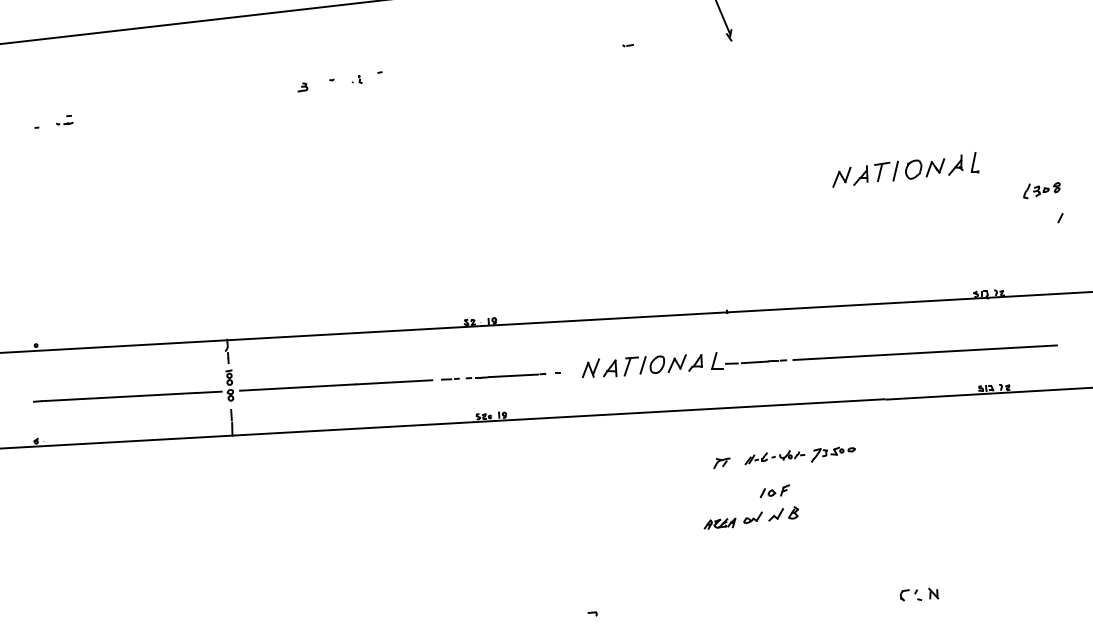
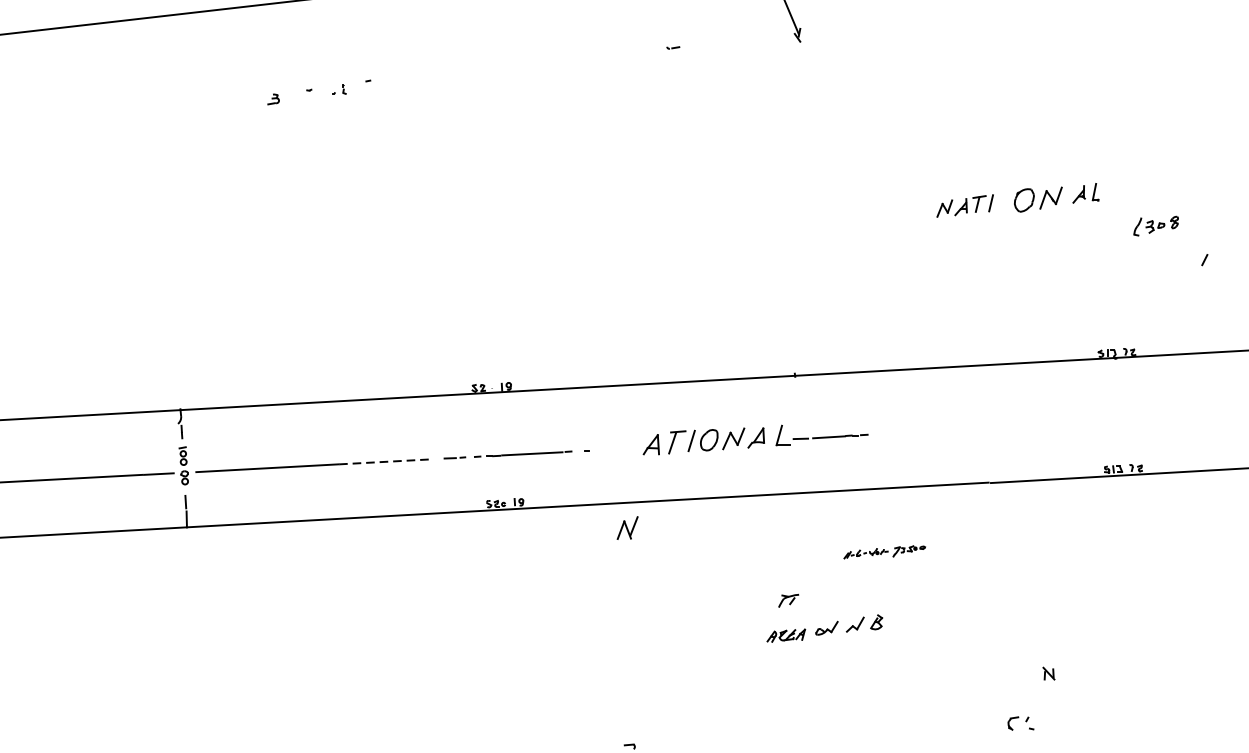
part: (963, 163) -> (1085, 192), size x0.7
part: (865, 173) -> (965, 205), size x0.7
part: (1041, 190) -> (1155, 226), moved
line: (924, 352) -> (1037, 425), removed
part: (590, 368) -> (627, 528), moved
line: (394, 382) -> (386, 462), solid -> dashed
part: (799, 455) -> (883, 551), size x0.6
part: (721, 463) -> (788, 600), moved
part: (774, 491) -> (853, 596), removed
part: (933, 593) -> (1048, 673), moved

